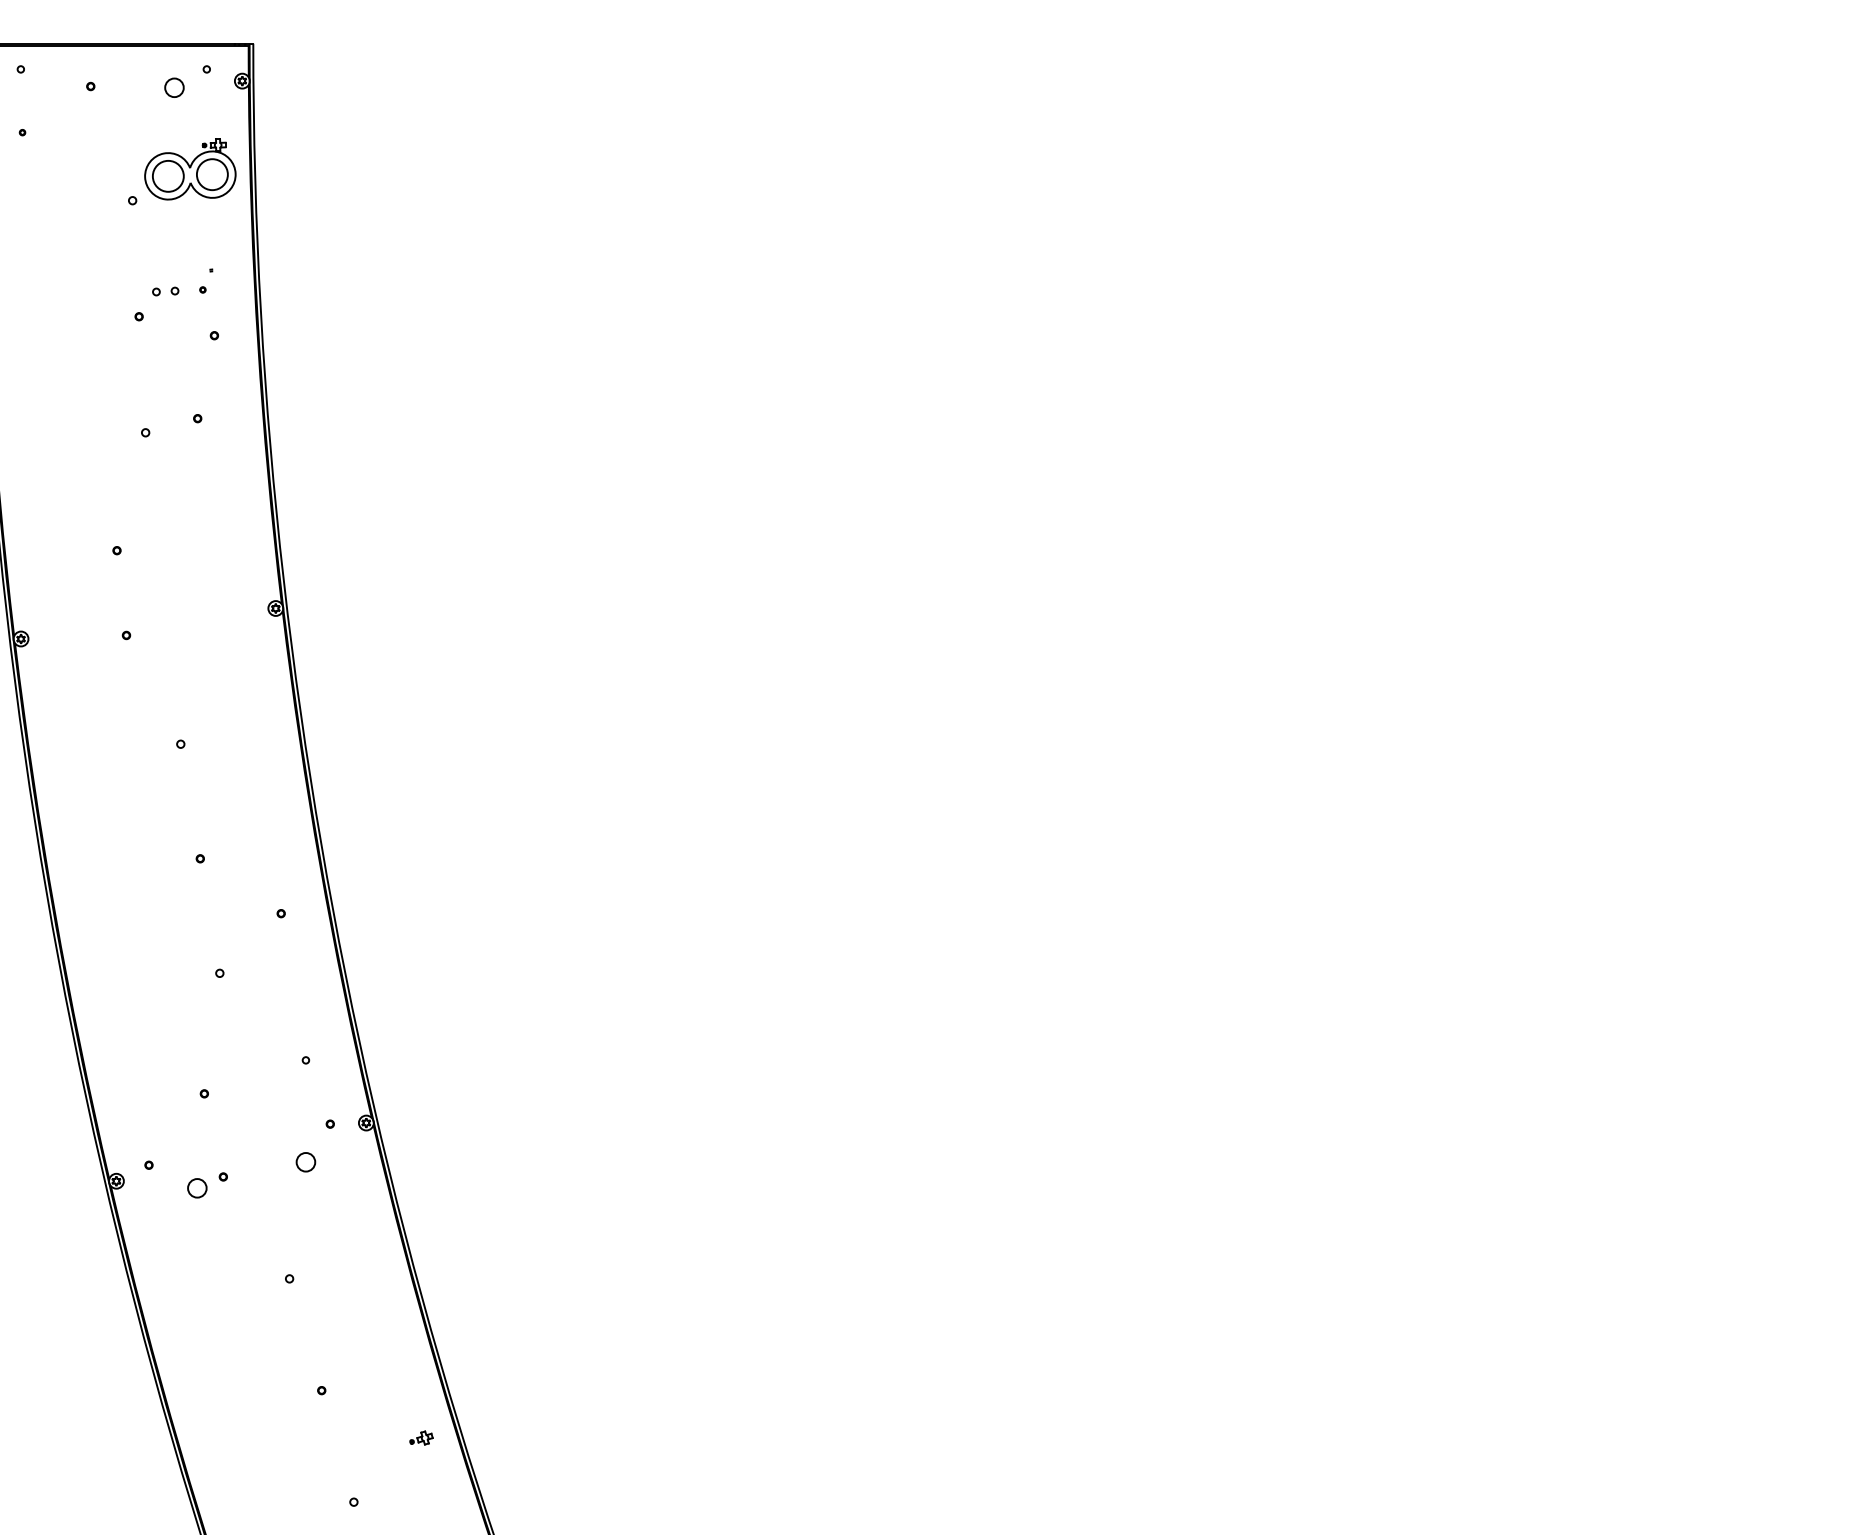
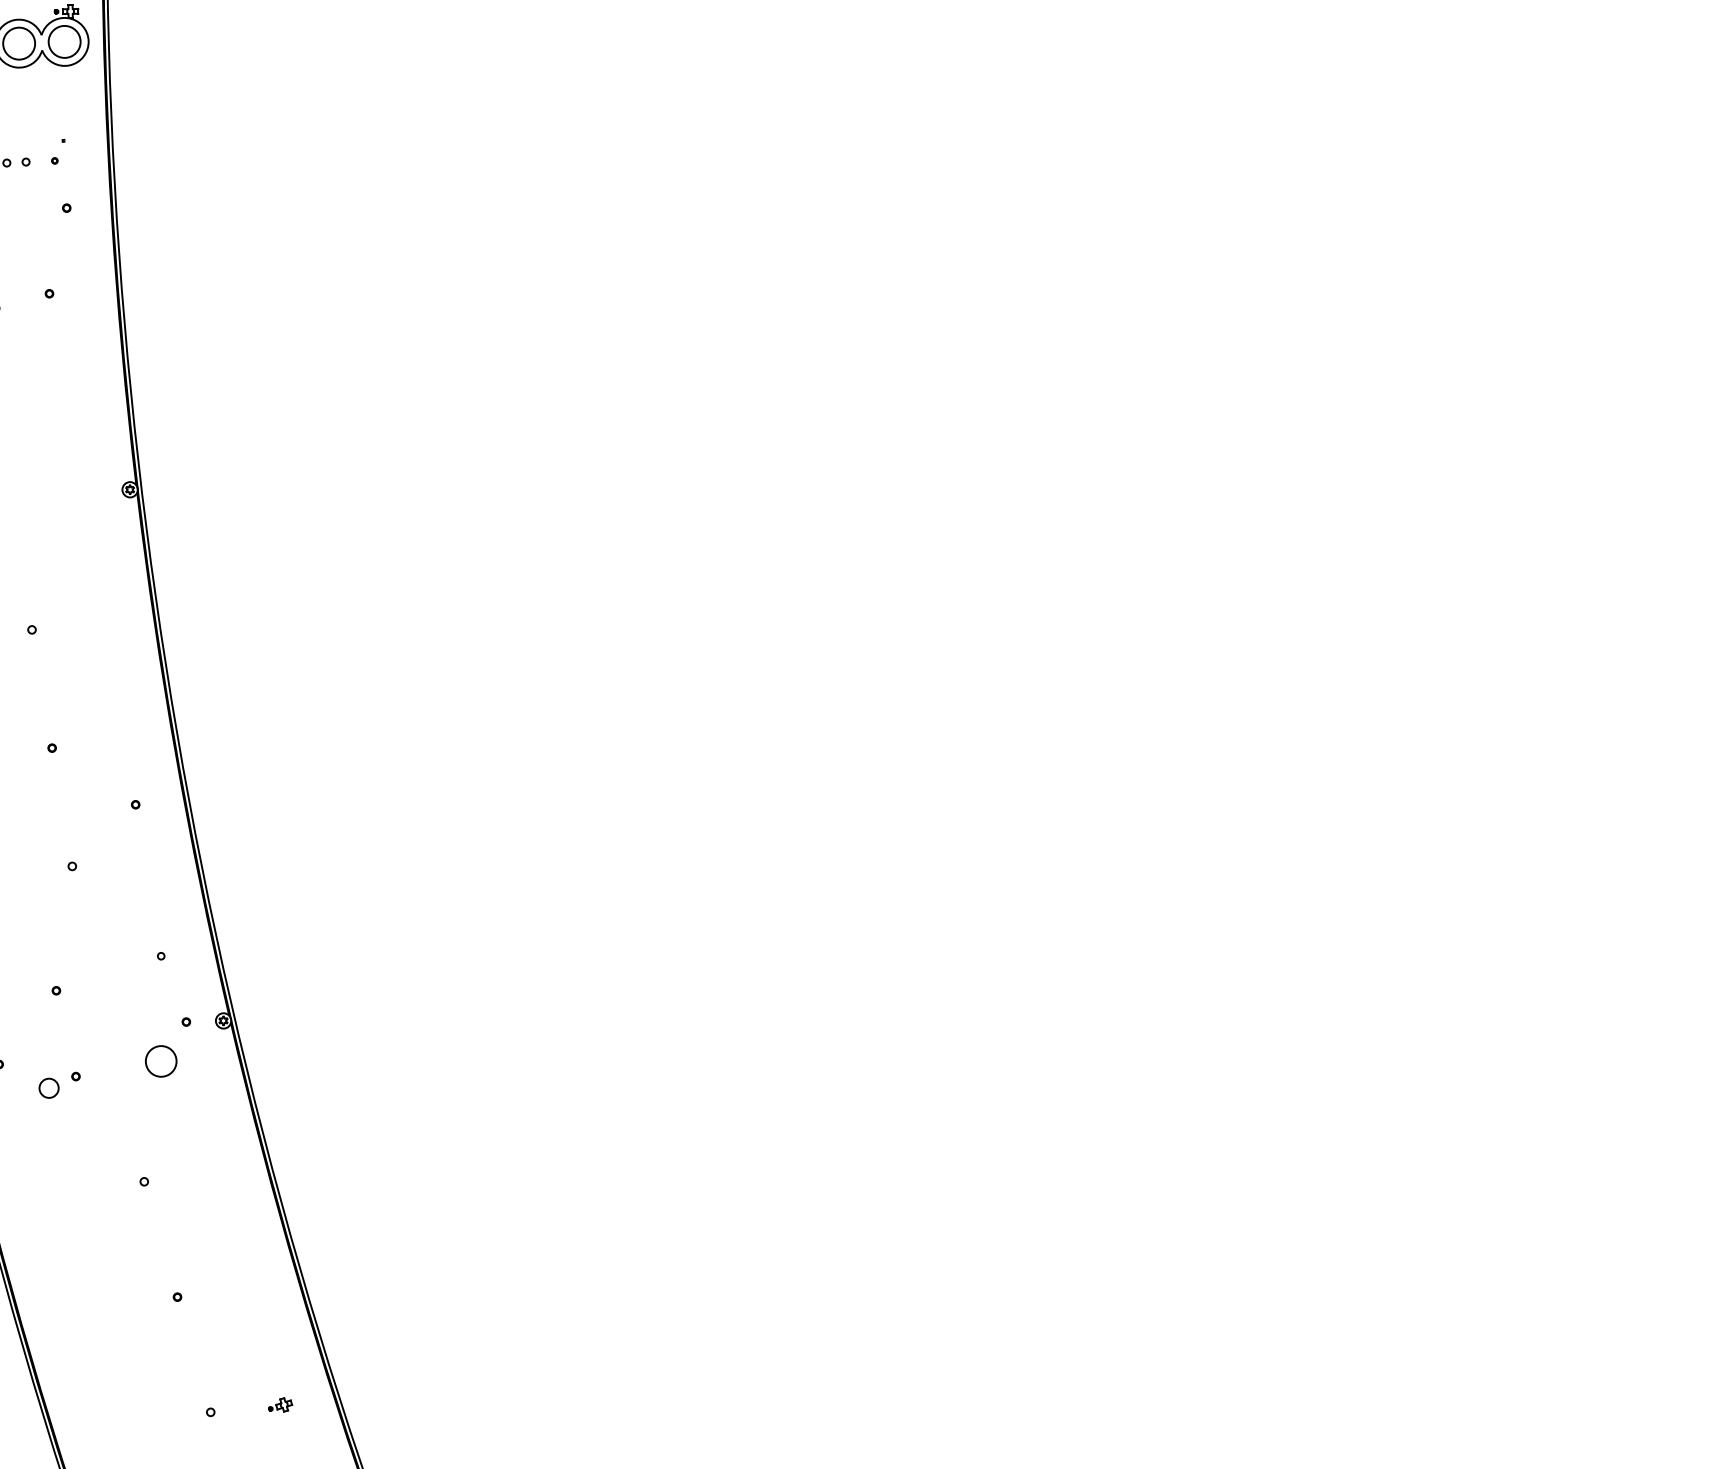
circle: (305, 1162) -> (160, 1061), size x1.6
part: (421, 1437) -> (280, 1404), moved

